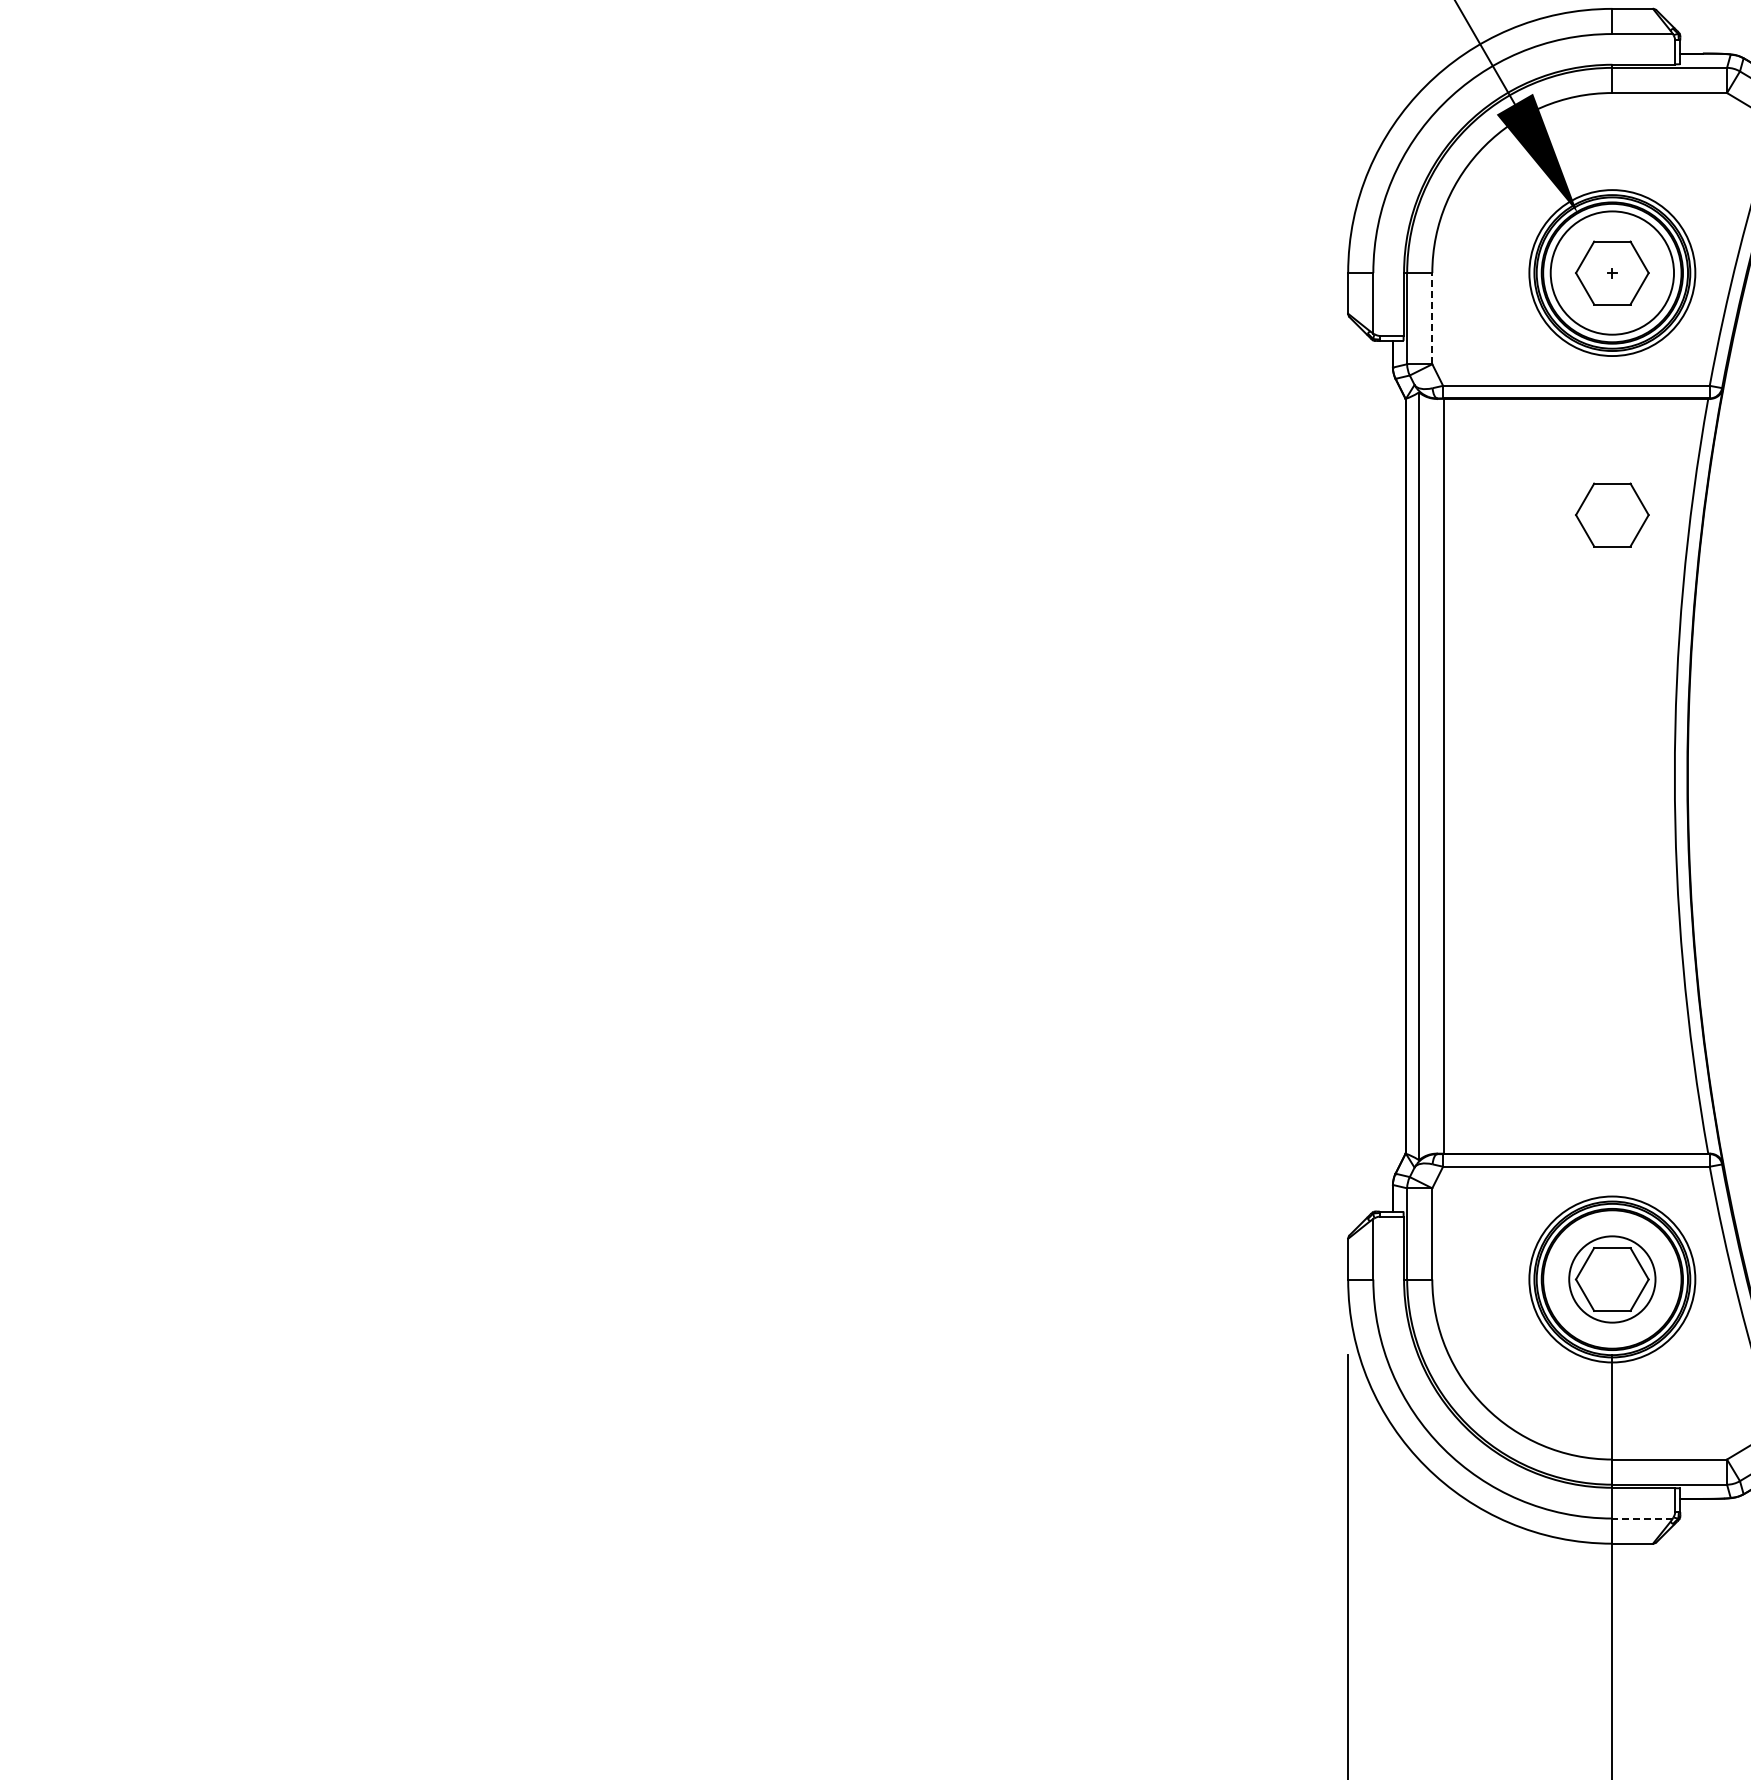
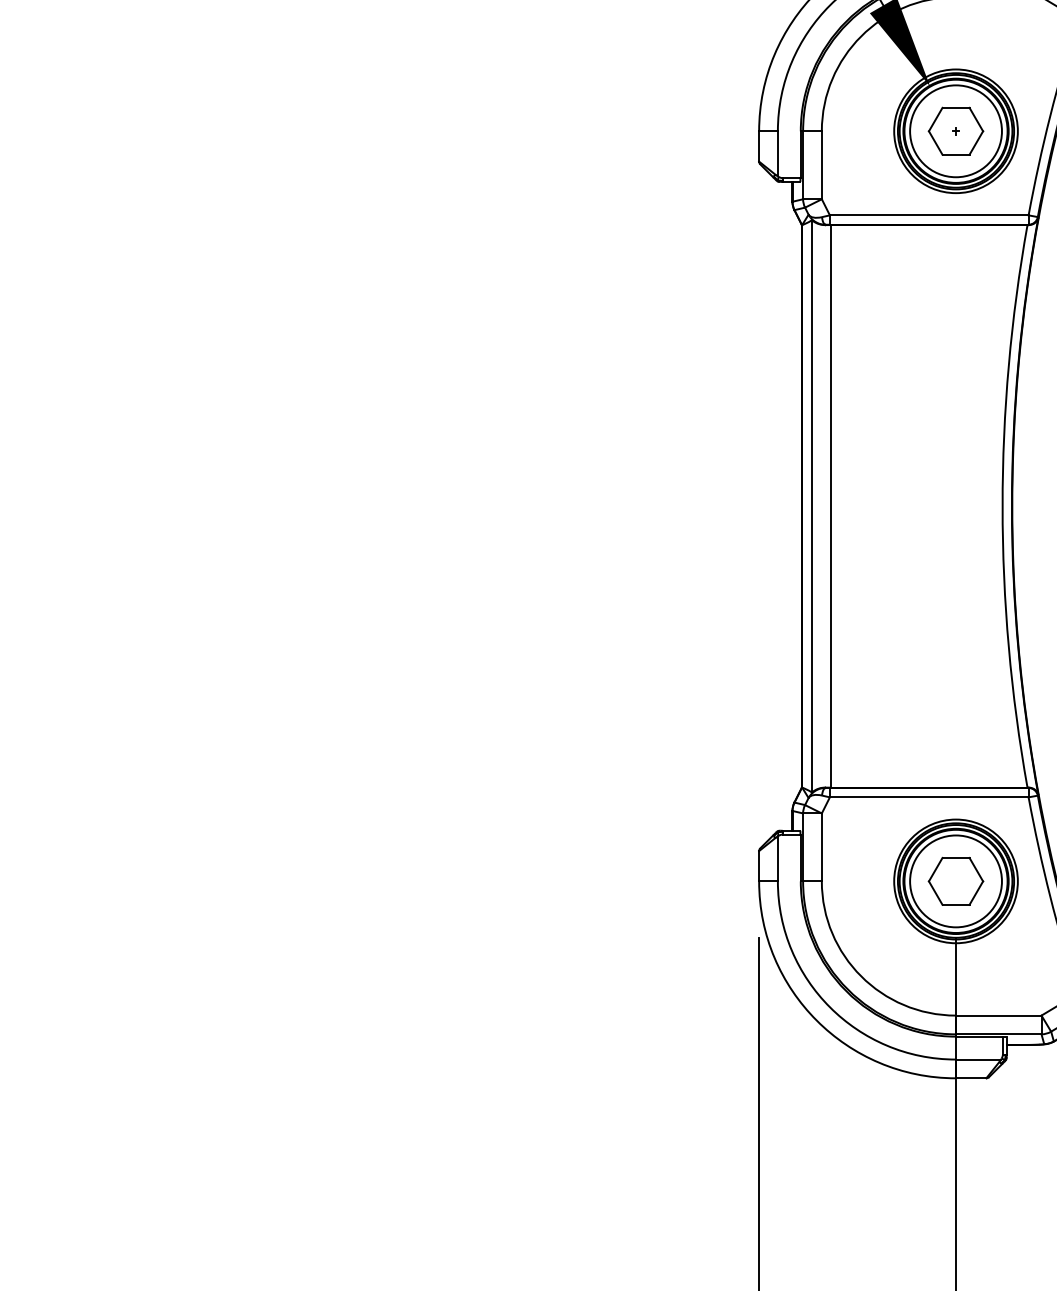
line: (1432, 318) -> (821, 165), dashed -> solid
part: (1612, 514) -> (956, 311), removed
circle: (1612, 1279) -> (956, 881), size x1.43
line: (1642, 1518) -> (978, 1059), dashed -> solid

